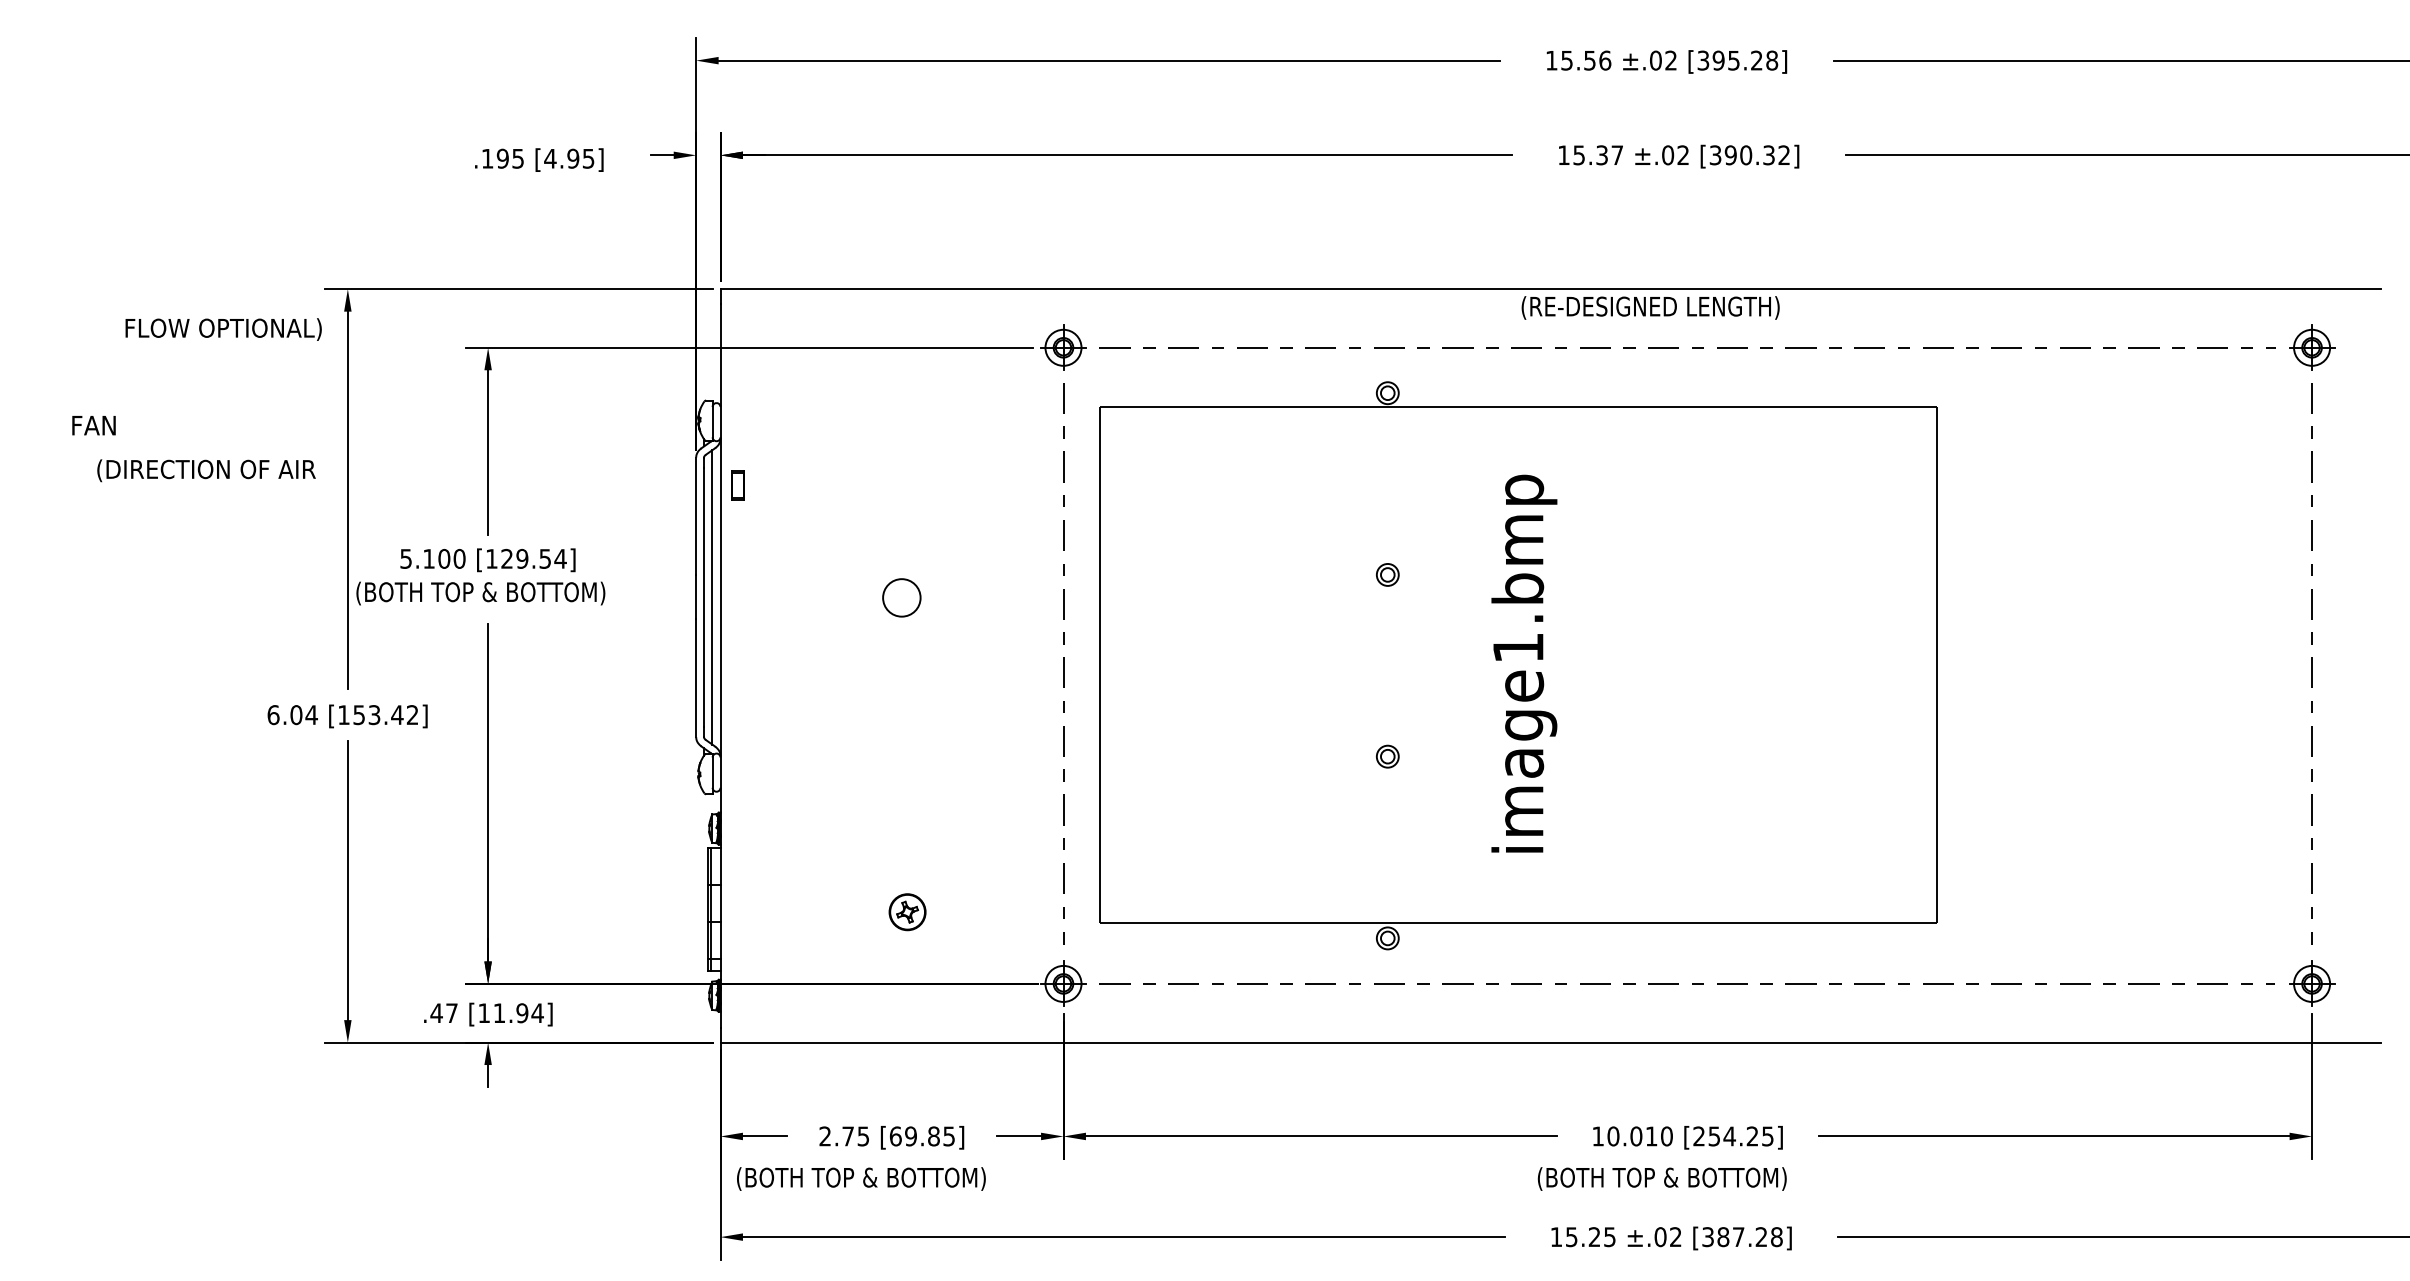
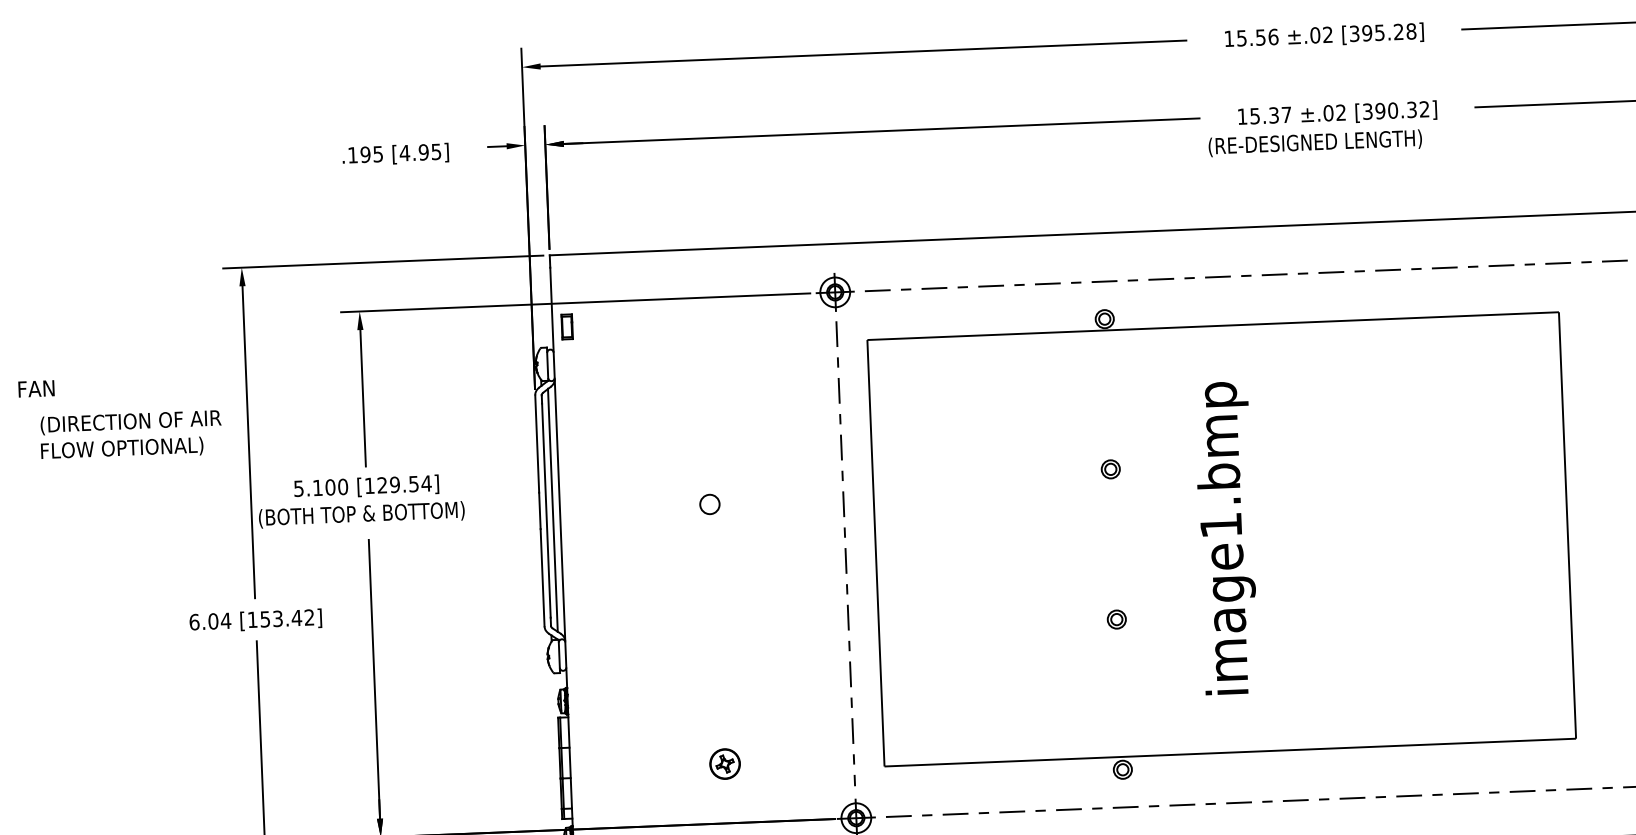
text: (1650, 307) -> (1315, 142), moved
text: (223, 329) -> (122, 449), moved
part: (737, 485) -> (566, 326), moved
circle: (901, 597) -> (709, 504), size x0.62

